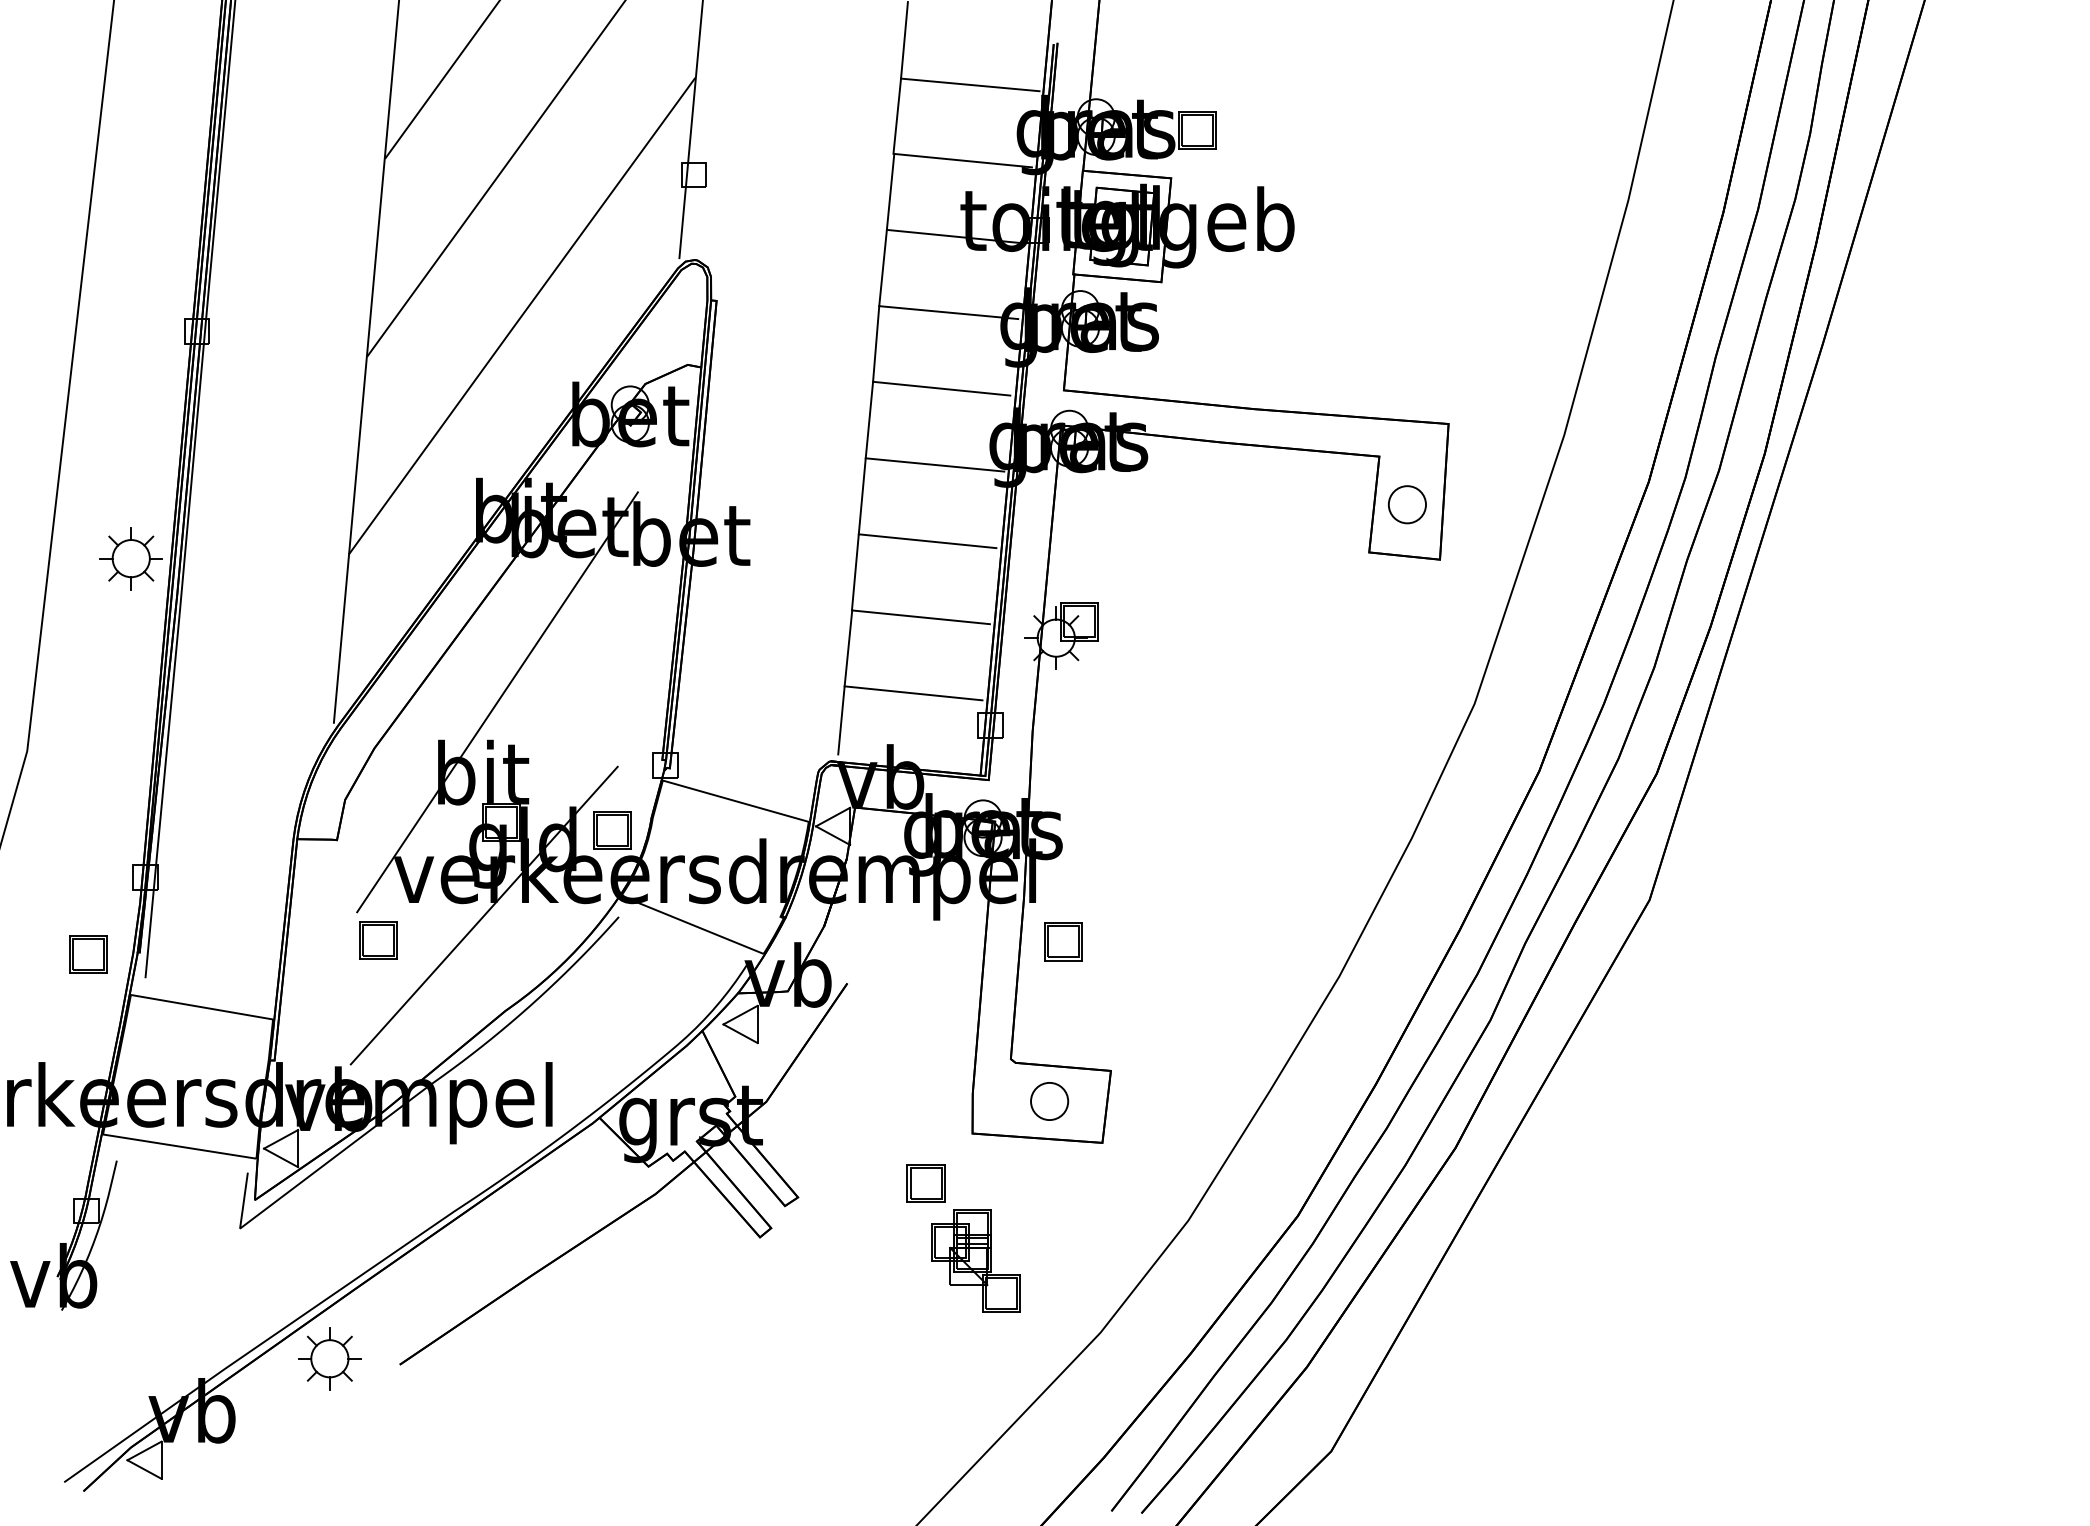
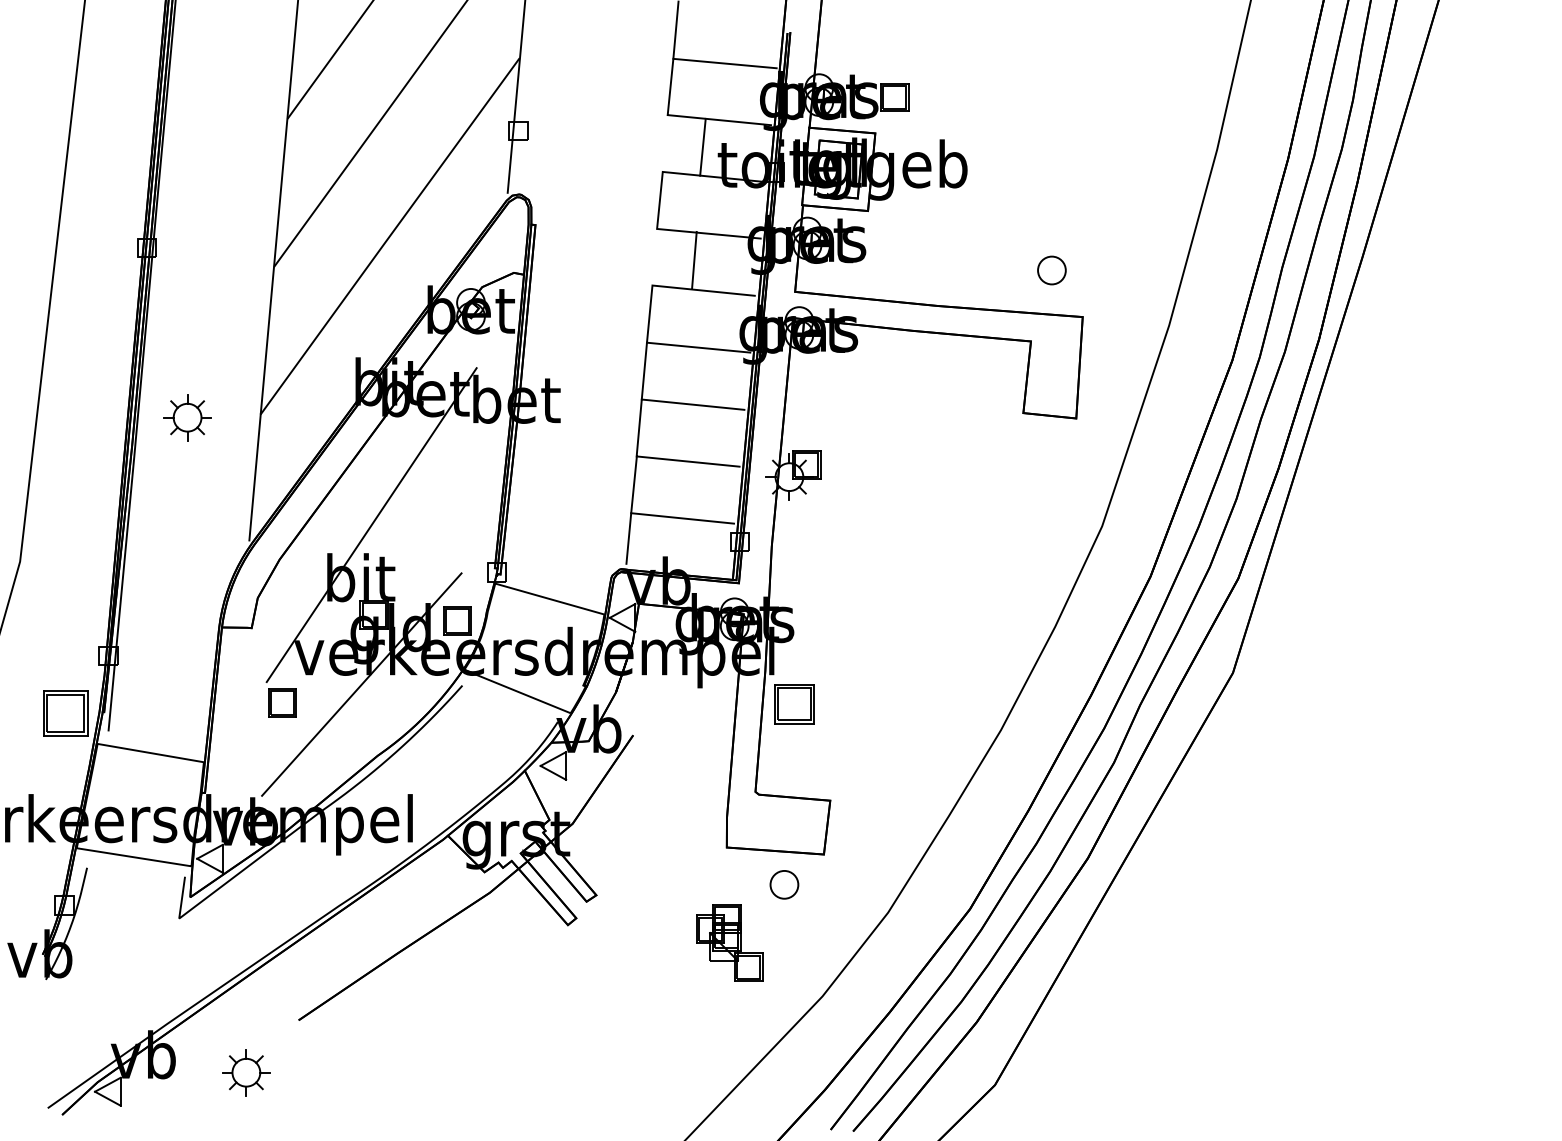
line: (890, 191) -> (702, 146), moved
line: (876, 343) -> (694, 259), moved
part: (1406, 504) -> (1051, 270), moved
part: (130, 558) -> (187, 417), moved
part: (1063, 941) -> (794, 703), size x1.4
part: (88, 954) -> (65, 713), size x1.6
part: (1049, 1101) -> (784, 884), moved
part: (925, 1183) -> (691, 884), removed
part: (329, 1358) -> (246, 1072), moved

